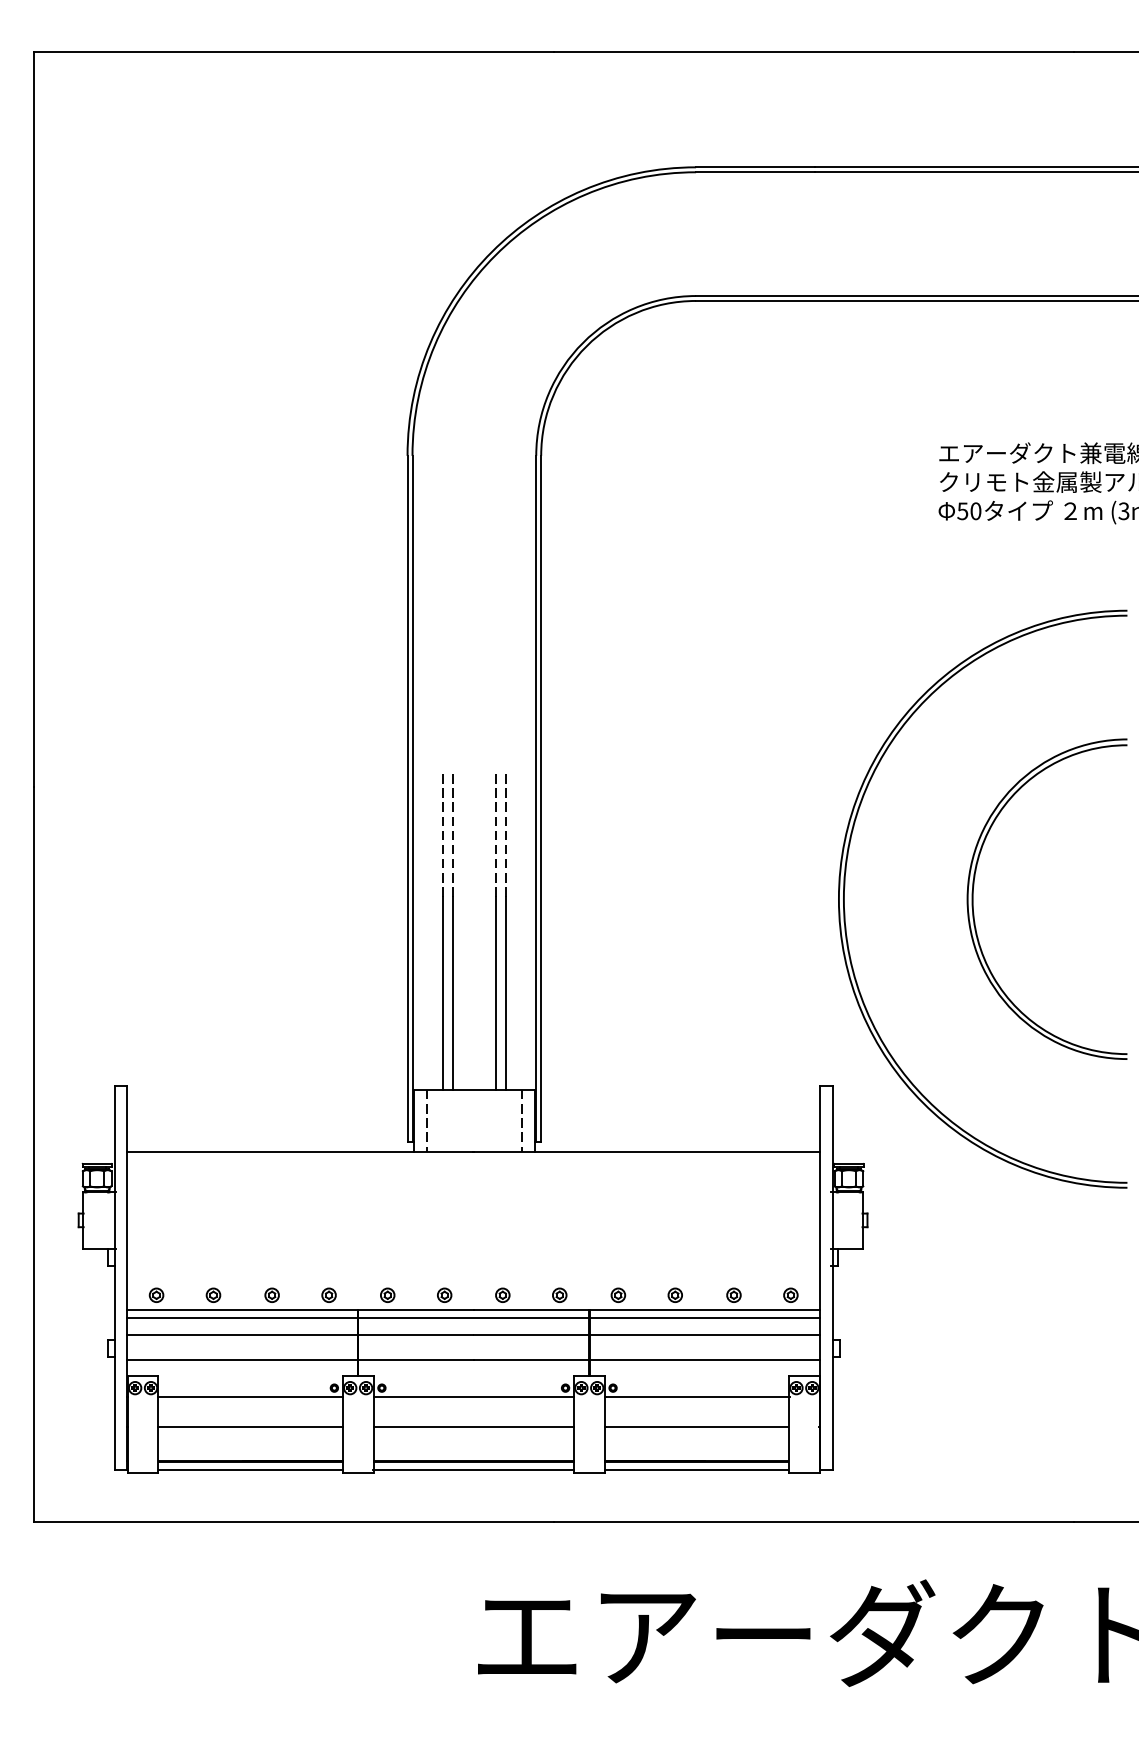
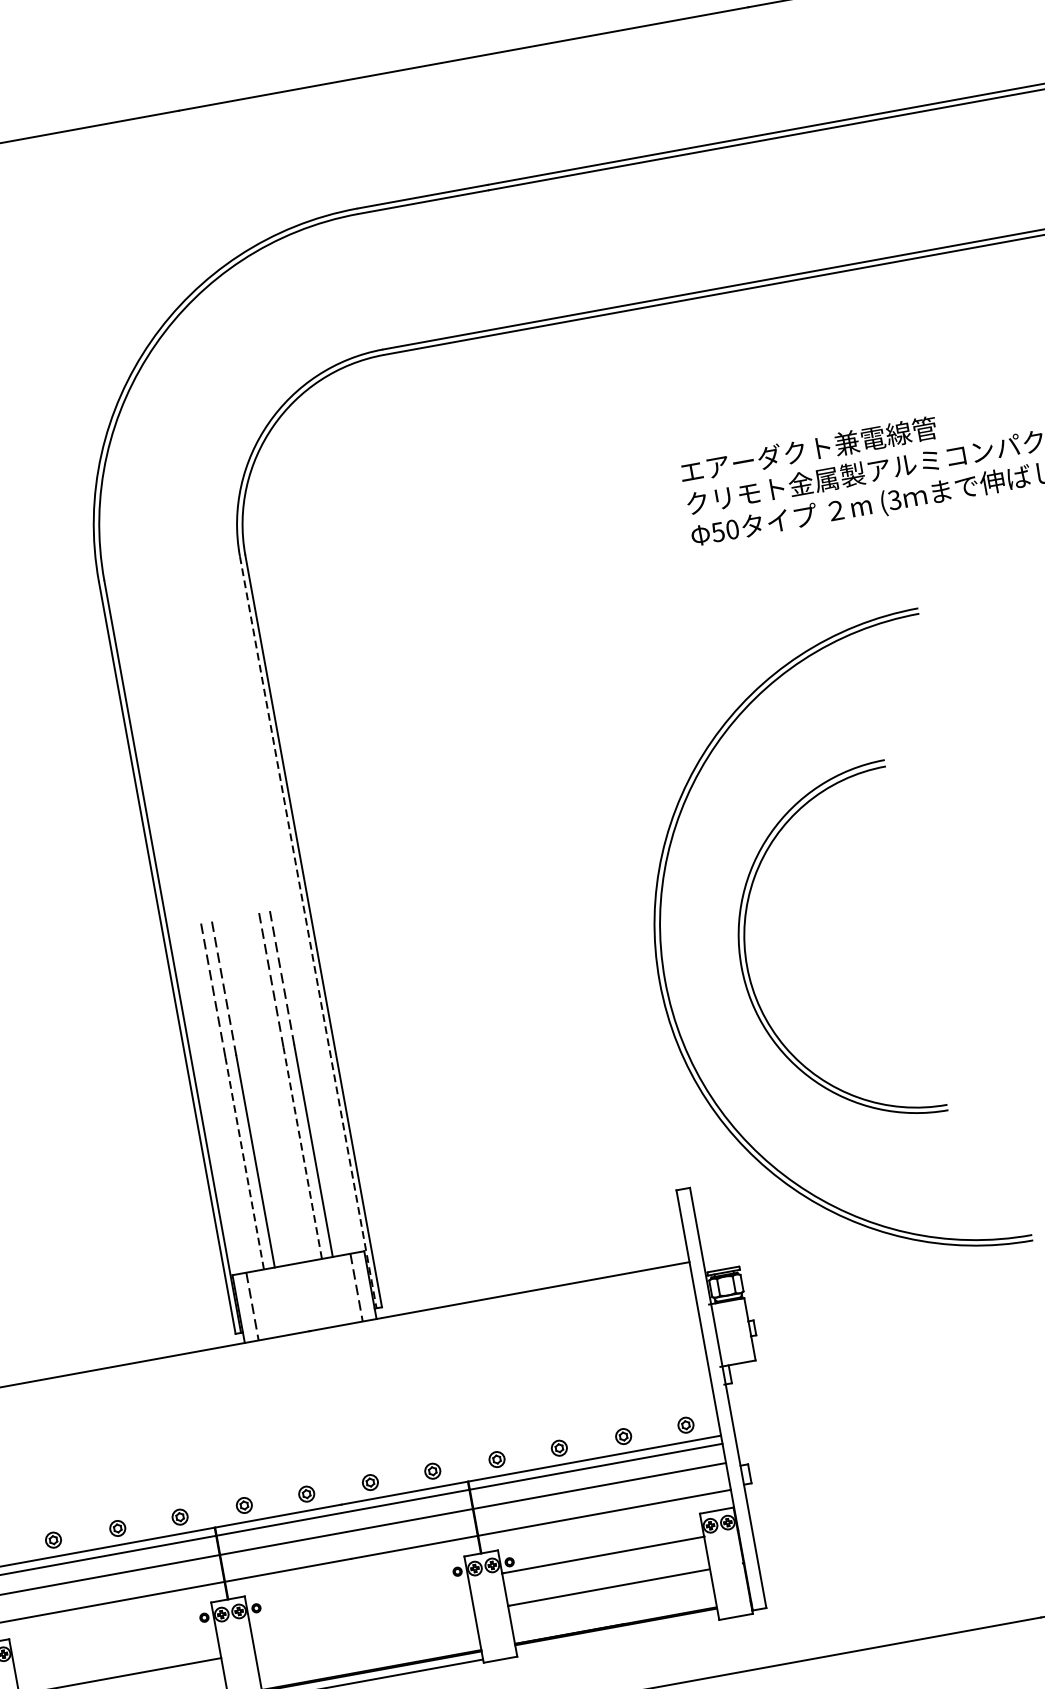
line: (536, 799) -> (308, 932), solid -> dashed
part: (974, 886) -> (746, 951), moved
line: (442, 993) -> (244, 1163), solid -> dashed
line: (495, 993) -> (302, 1153), solid -> dashed
line: (250, 1396) -> (114, 1643), removed
line: (473, 1396) -> (358, 1599), removed
line: (473, 1426) -> (364, 1632), removed
line: (696, 1469) -> (617, 1634), removed

